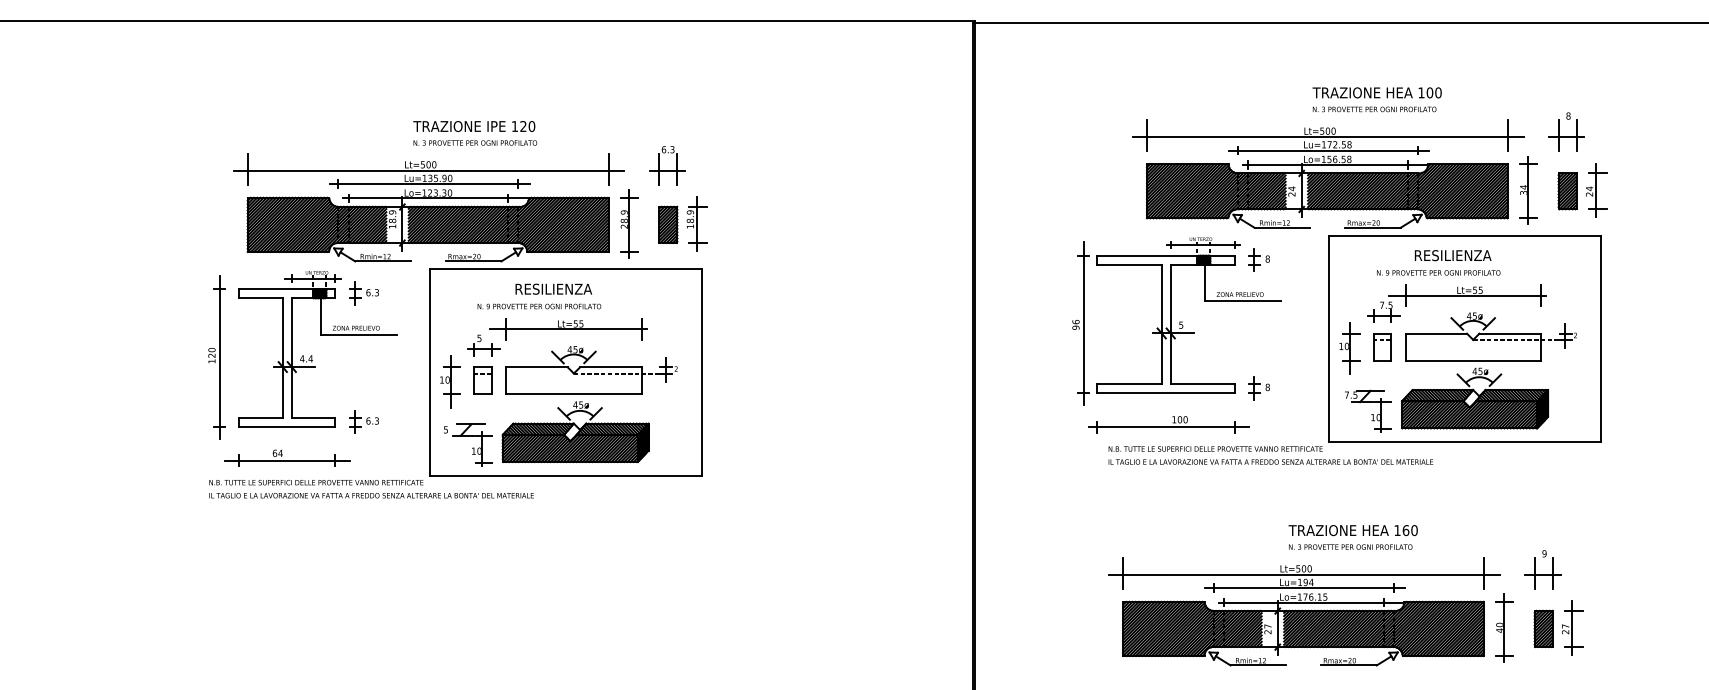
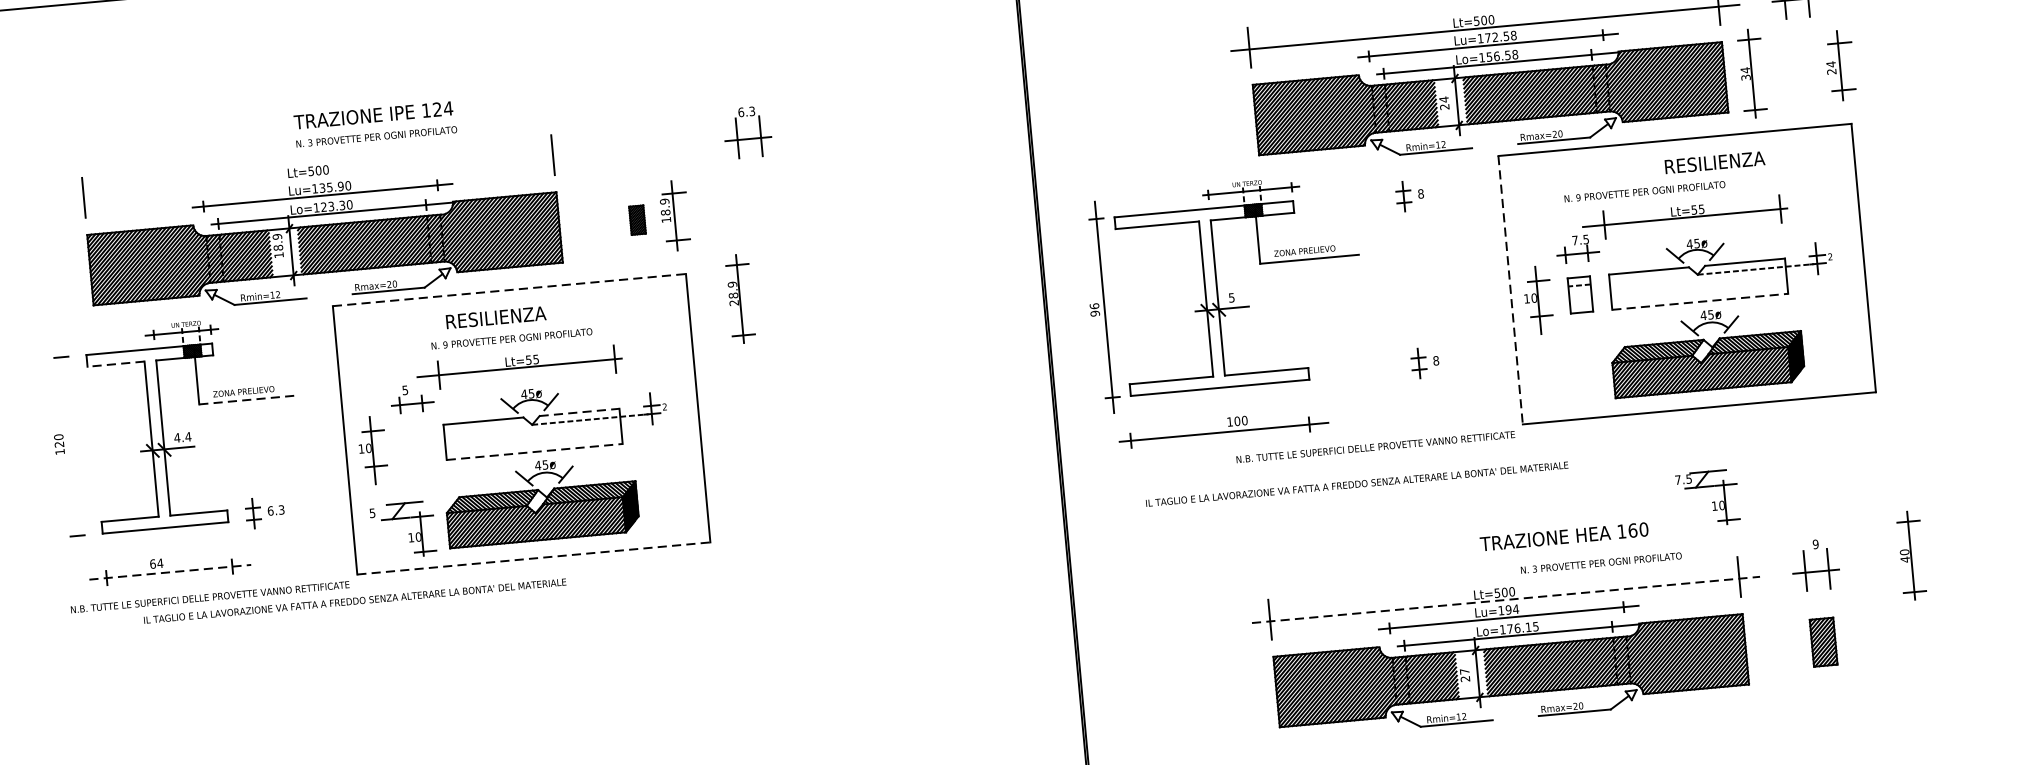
text: (531, 126) -> (447, 108), 120 -> 124
part: (667, 165) -> (747, 132), moved
line: (428, 170) -> (319, 178), removed
part: (1567, 191) -> (1802, 70), removed
part: (629, 223) -> (740, 298), moved
part: (668, 224) -> (637, 219), size x0.6
text: (1452, 255) -> (1714, 162), moved
line: (565, 269) -> (508, 290), solid -> dashed
part: (363, 293) -> (249, 345), removed
line: (260, 298) -> (115, 364), solid -> dashed
text: (539, 306) -> (512, 338), moved
part: (1176, 321) -> (1225, 293), moved
line: (359, 334) -> (248, 399), solid -> dashed
line: (1329, 339) -> (1510, 291), solid -> dashed
line: (219, 357) -> (69, 445), removed
line: (1473, 360) -> (1700, 301), solid -> dashed
line: (610, 367) -> (579, 412), solid -> dashed
part: (482, 380) -> (414, 444), removed
line: (573, 394) -> (534, 452), solid -> dashed
part: (1368, 410) -> (1707, 497), moved
part: (1168, 424) -> (1223, 428), moved
line: (288, 460) -> (171, 571), solid -> dashed
text: (1270, 461) -> (1356, 483), moved
line: (565, 475) -> (533, 558), solid -> dashed
text: (371, 495) -> (354, 600), moved
text: (1350, 546) -> (1601, 562), moved
line: (1304, 574) -> (1506, 599), solid -> dashed
part: (1504, 627) -> (1911, 555), moved
part: (1572, 627) -> (1860, 636), removed

